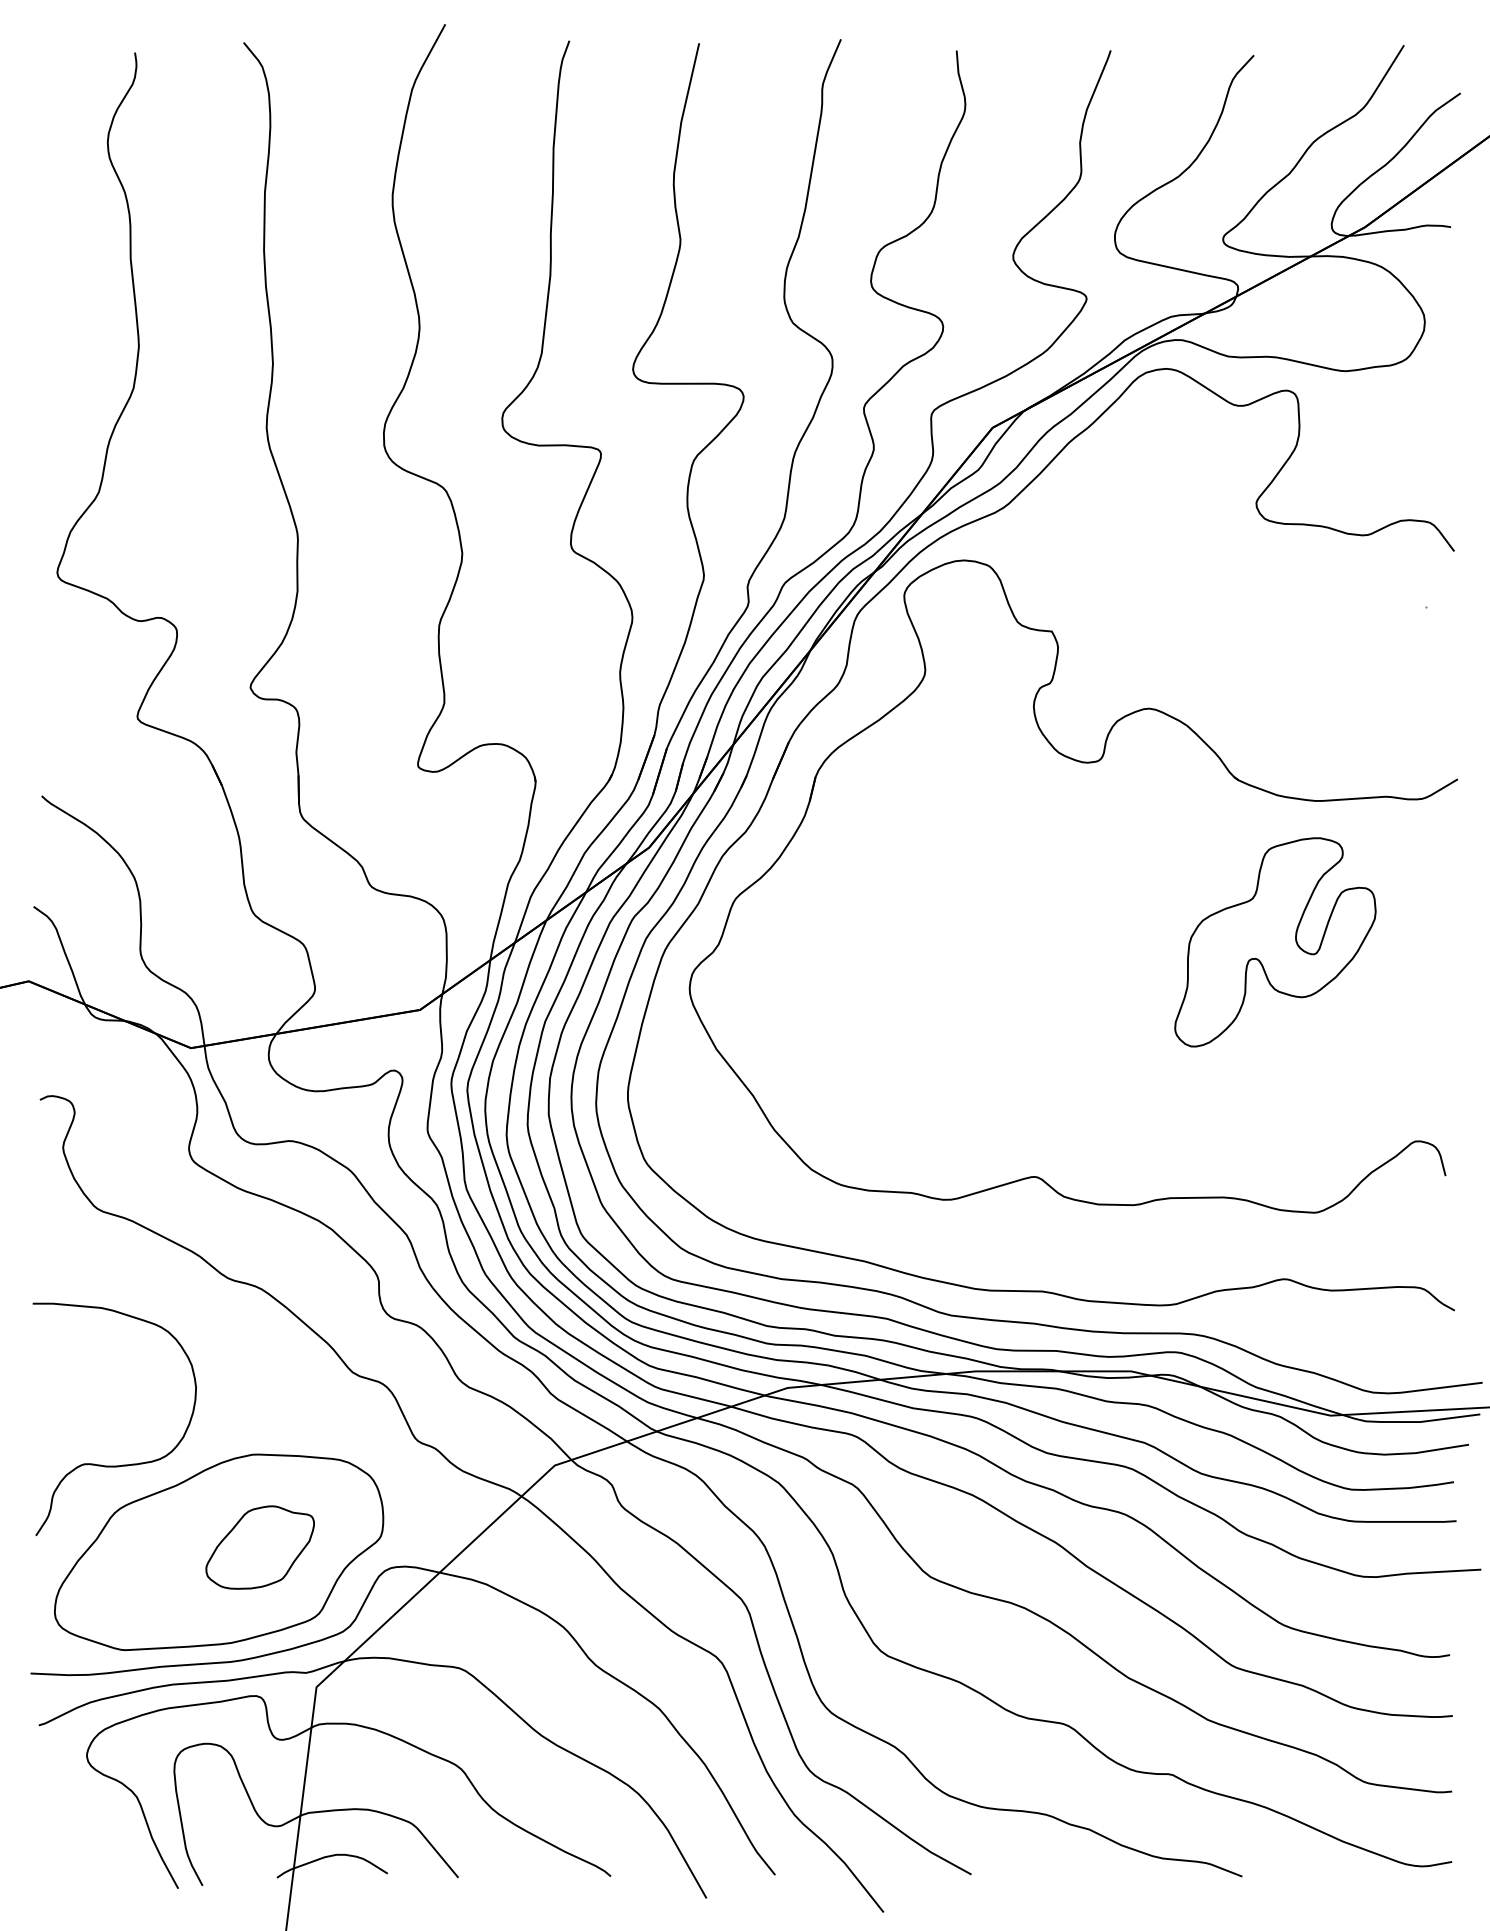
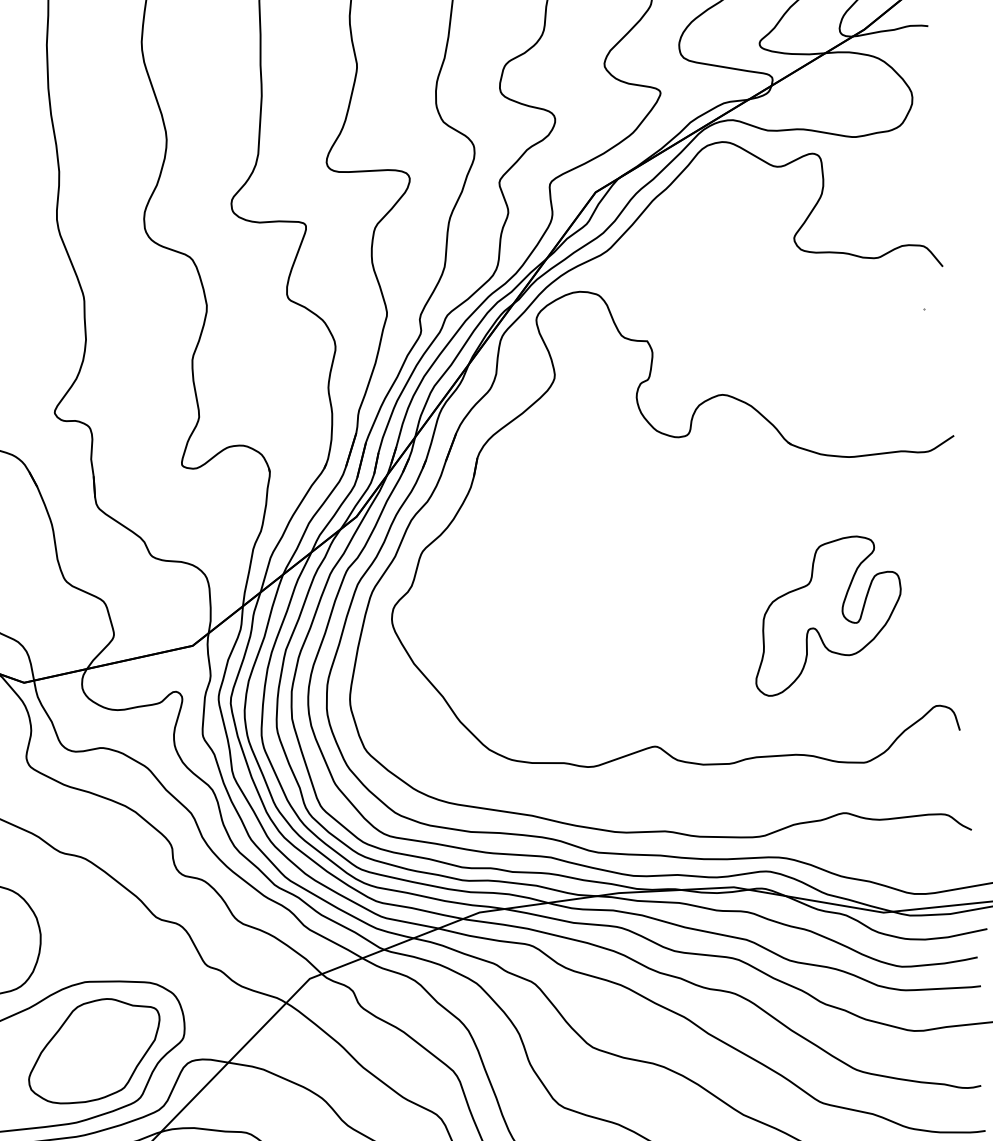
part: (1275, 942) -> (827, 615), moved
part: (259, 1547) -> (93, 1050), size x1.67

